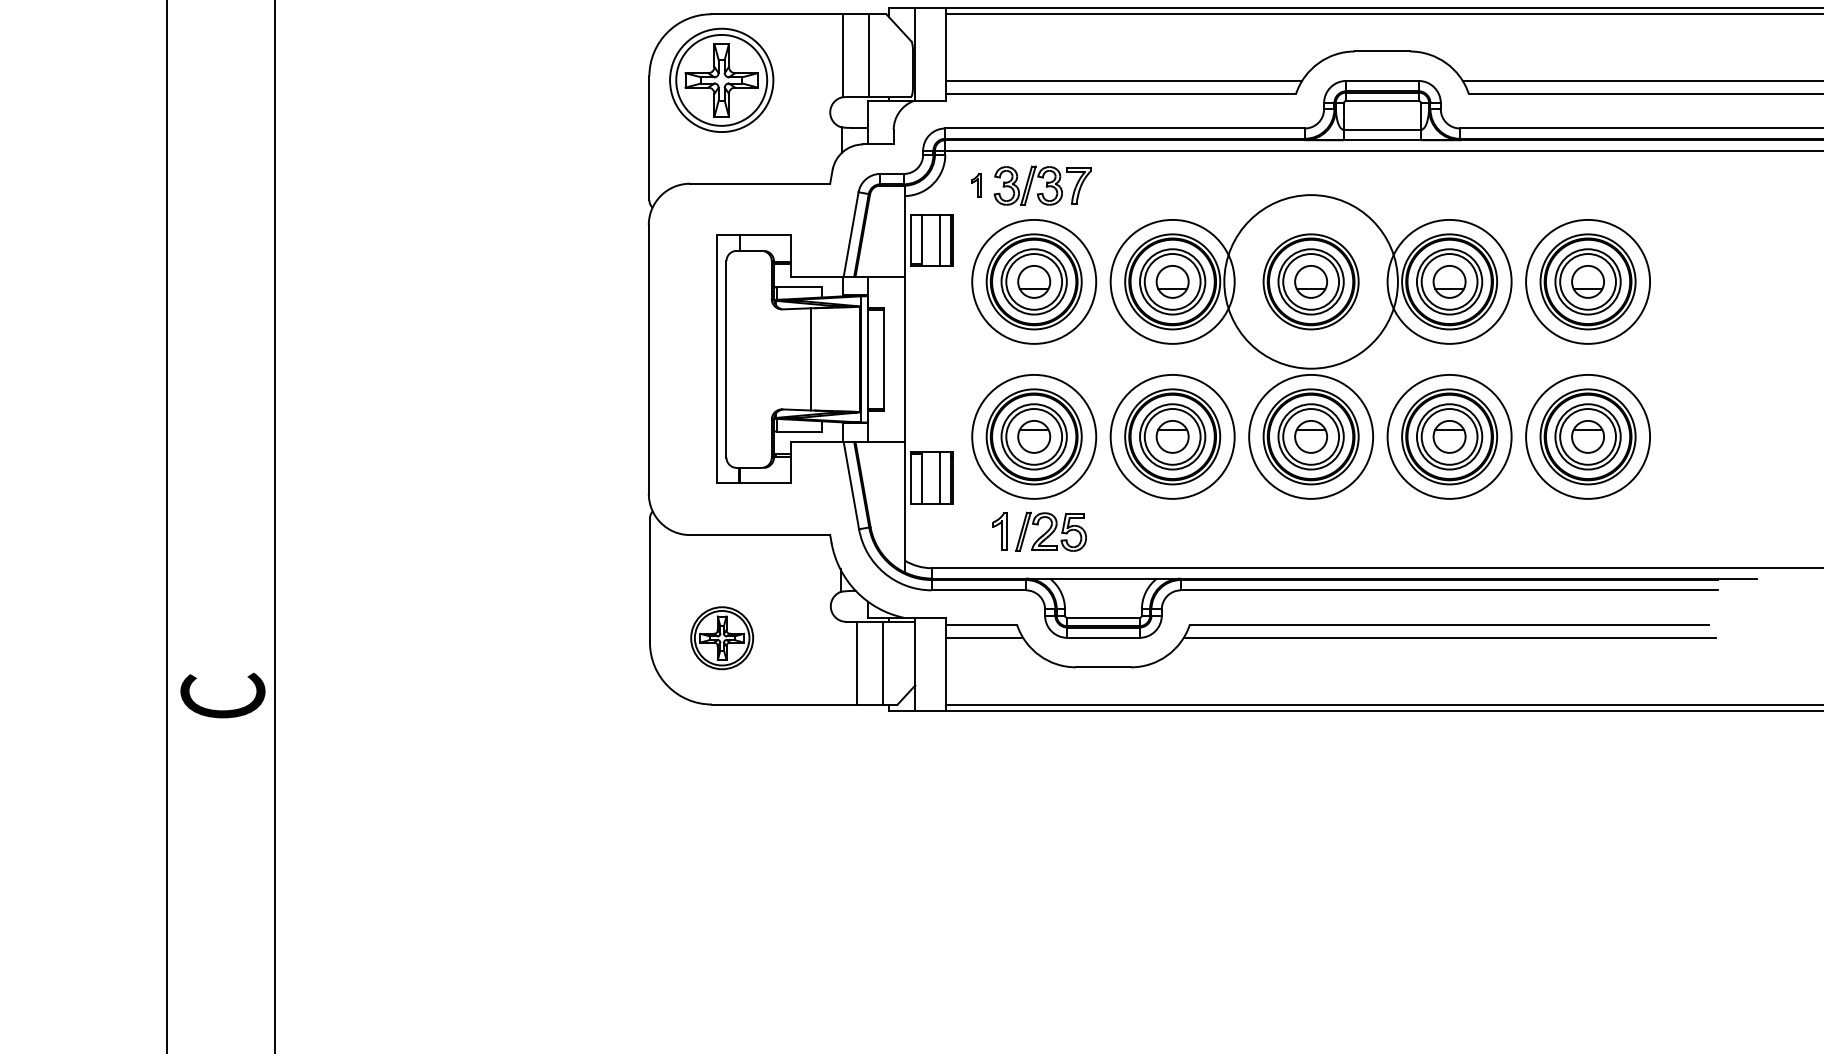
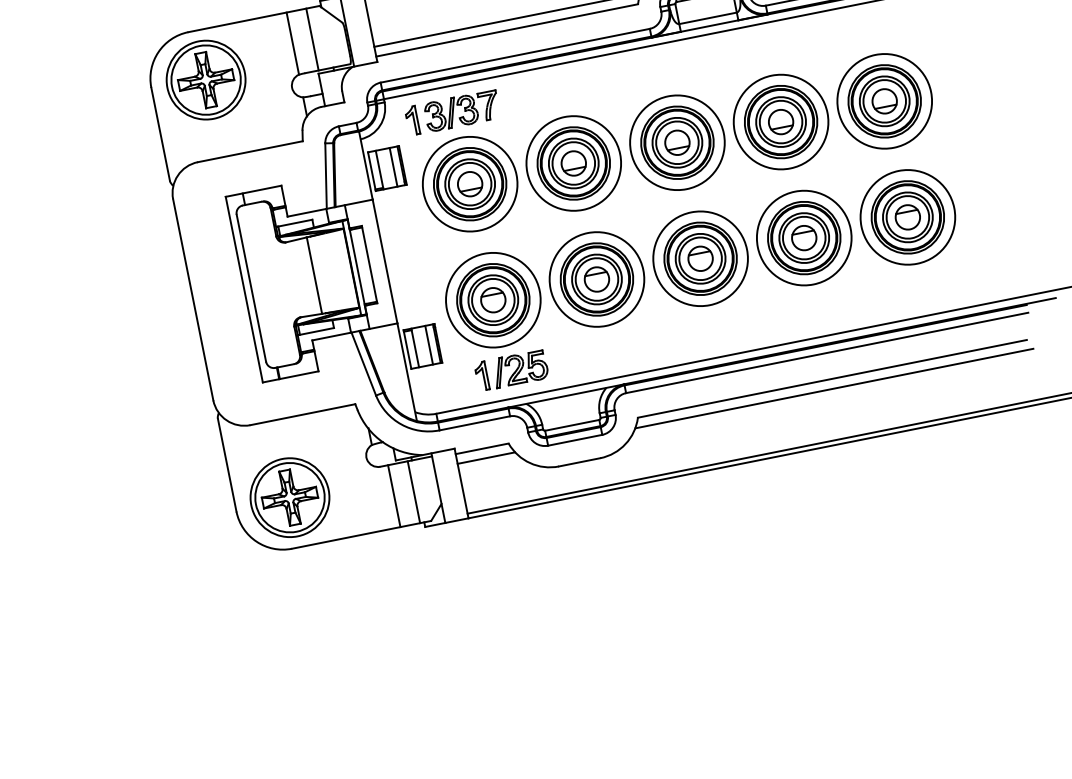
part: (976, 185) -> (412, 120), size x1.67
circle: (1311, 281) -> (677, 142), size x0.71
part: (721, 637) -> (289, 497), size x1.67

